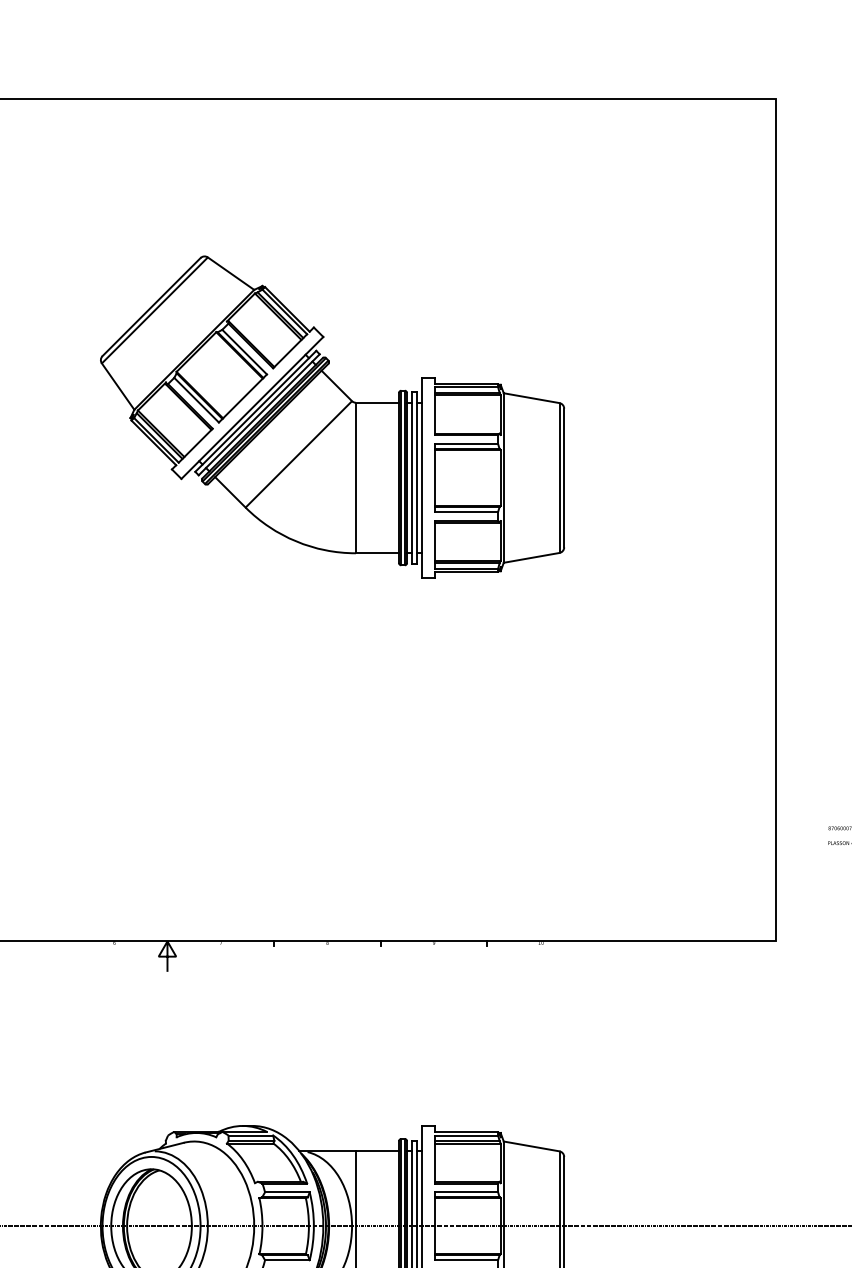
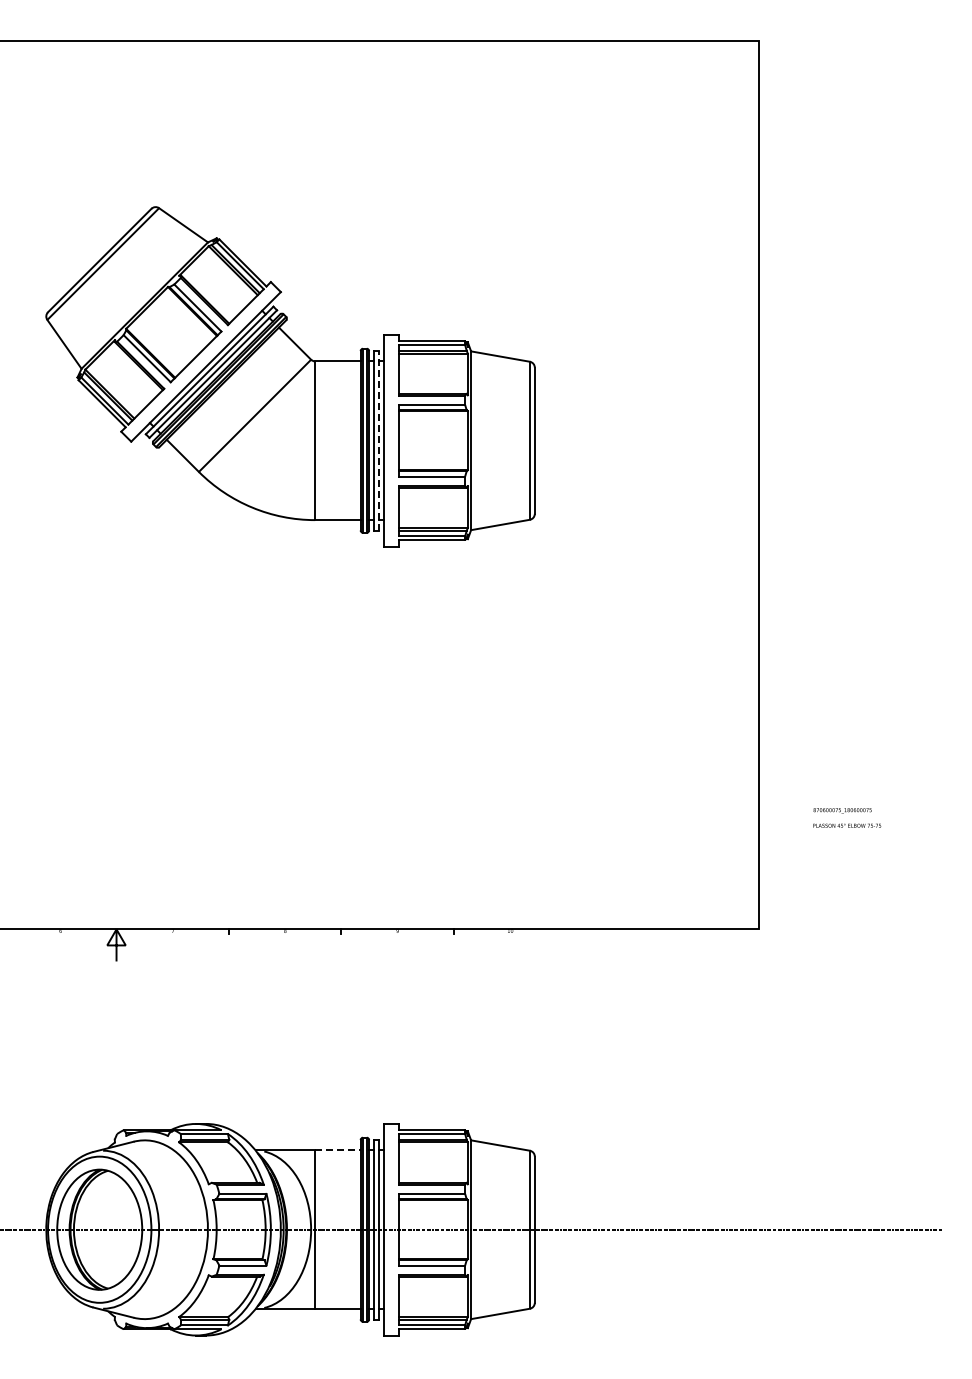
line: (416, 477) -> (379, 440), solid -> dashed
line: (377, 1151) -> (337, 1150), solid -> dashed

